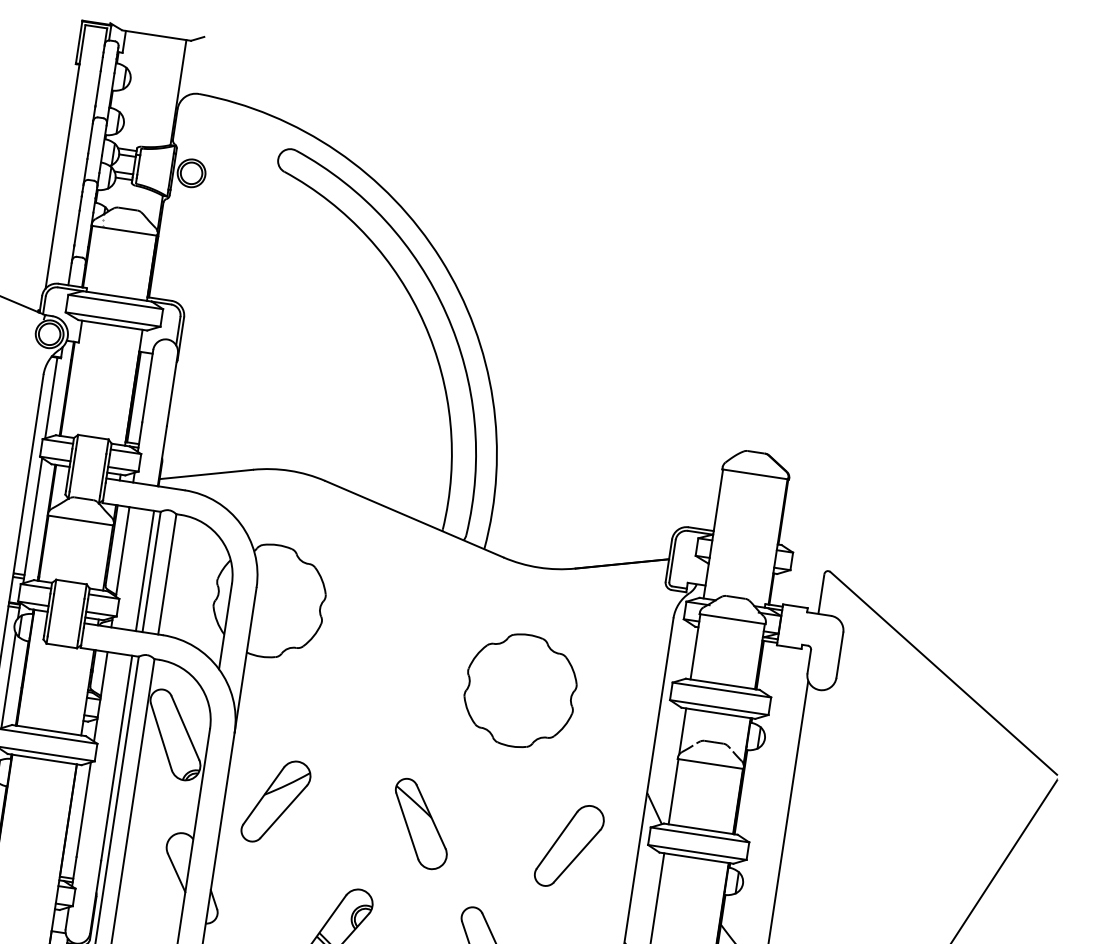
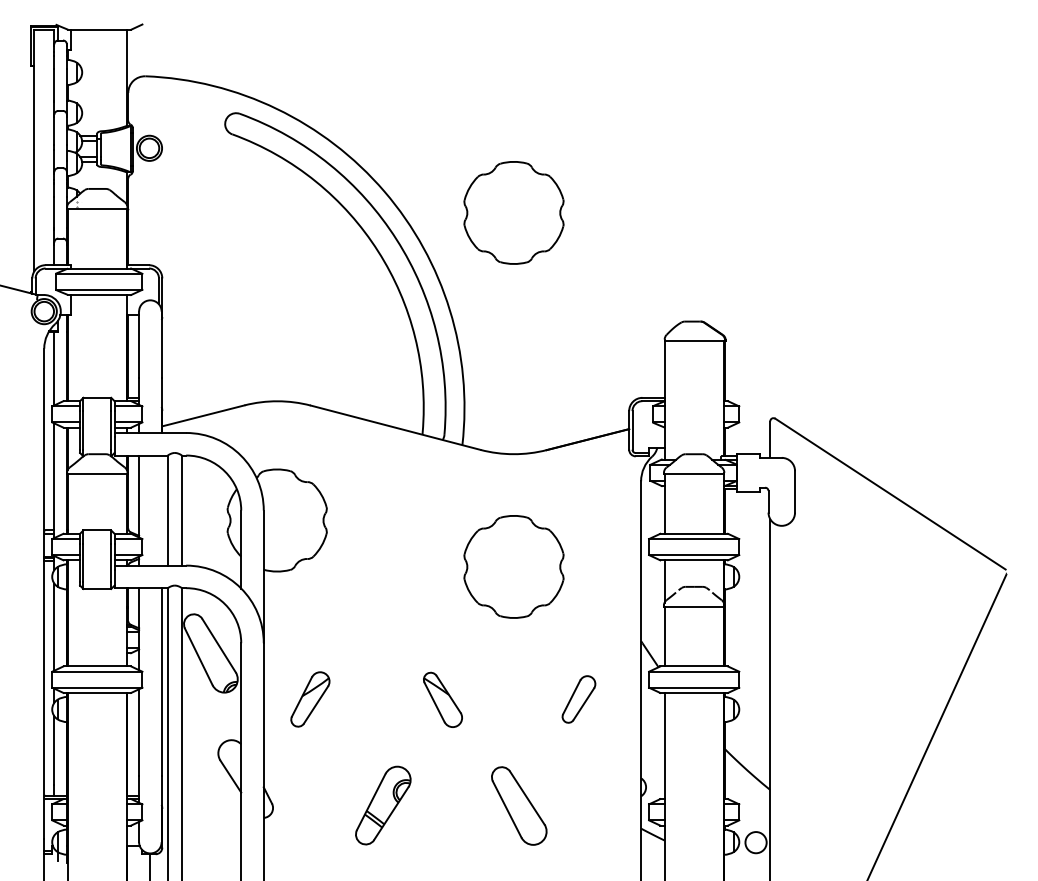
part: (578, 303) -> (513, 212), added
line: (144, 570) -> (161, 510), removed
part: (276, 801) -> (310, 699), size x0.7
part: (420, 823) -> (442, 699), size x0.7
part: (569, 846) -> (578, 699), size x0.6

